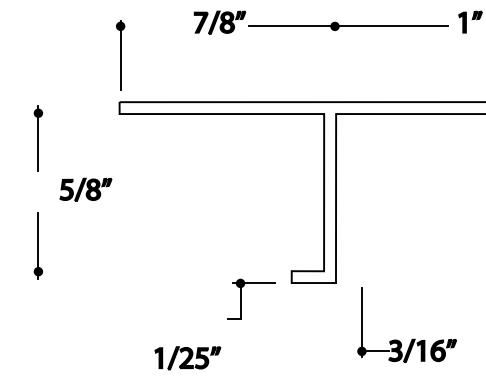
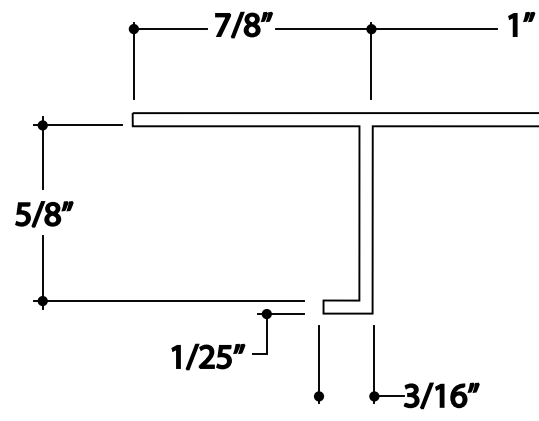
line: (153, 26) -> (170, 29), added
line: (335, 55) -> (371, 61), added
line: (70, 113) -> (78, 125), added
part: (86, 190) -> (44, 214), moved
line: (151, 271) -> (168, 300), added
part: (287, 328) -> (318, 364), added
part: (411, 338) -> (429, 382), moved
part: (187, 357) -> (208, 356), moved

